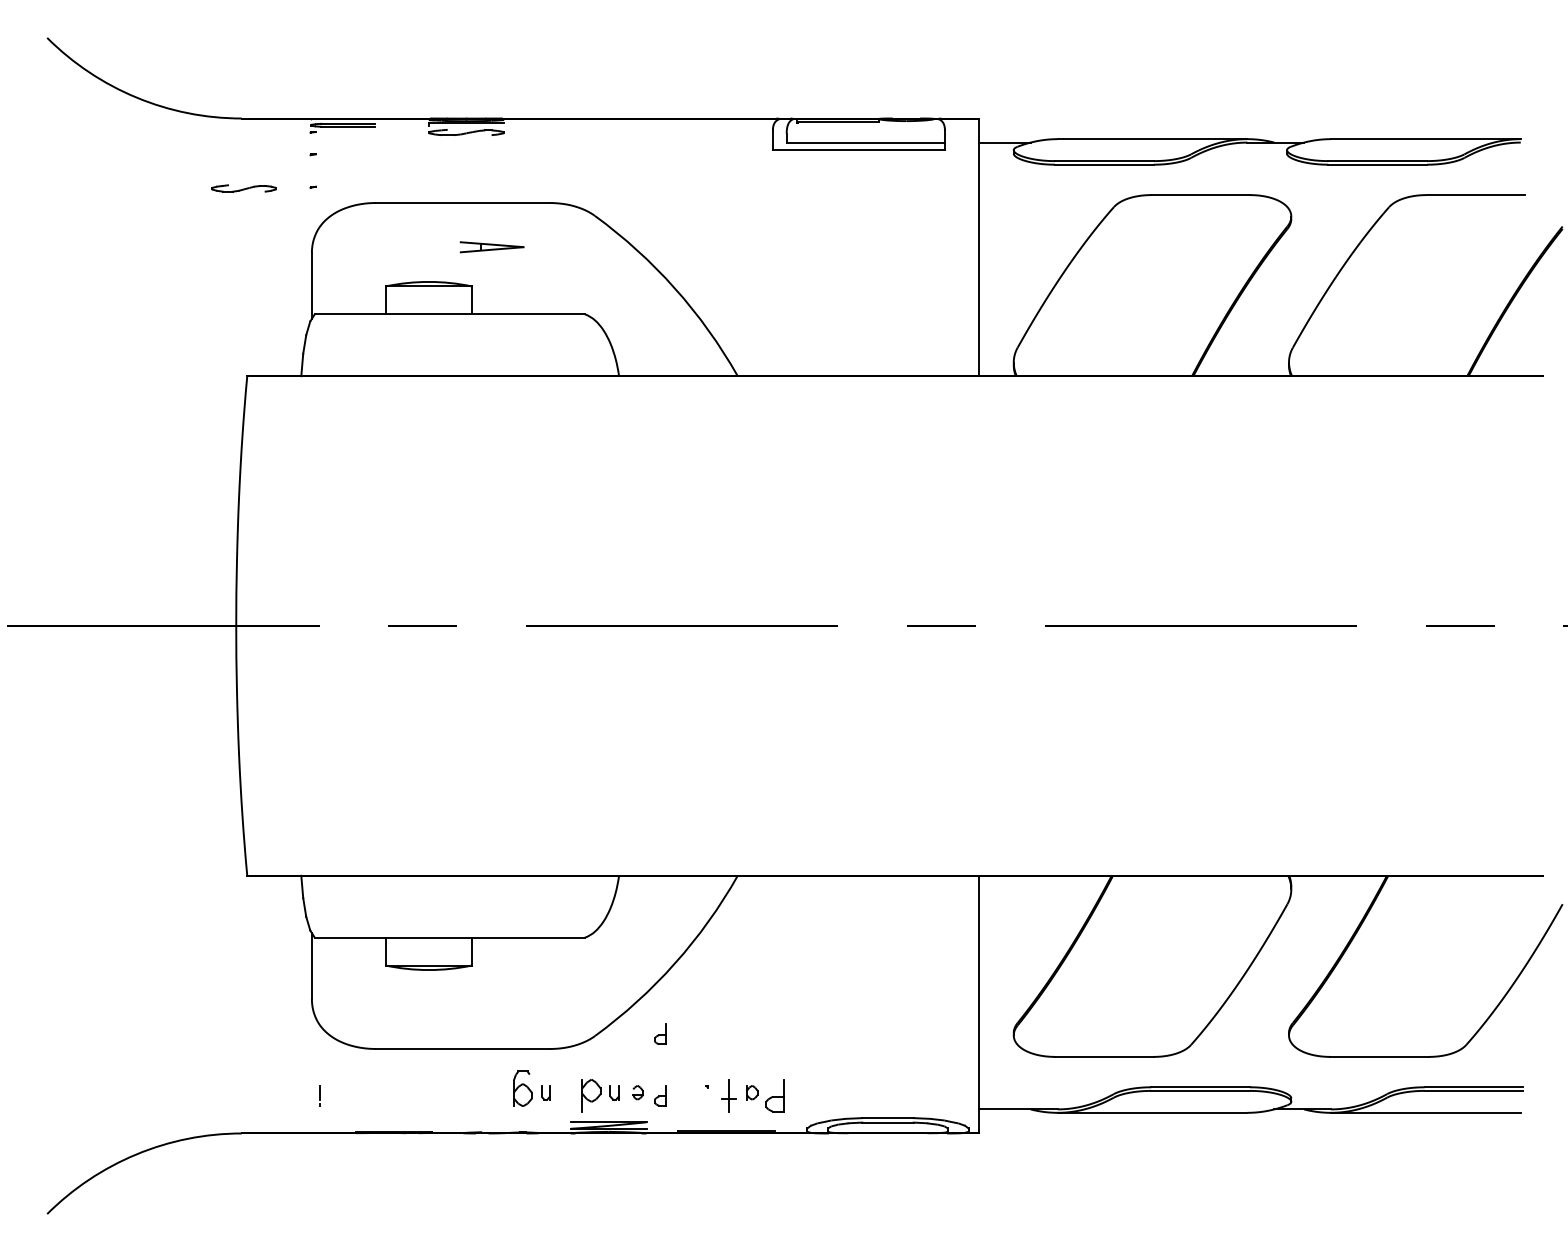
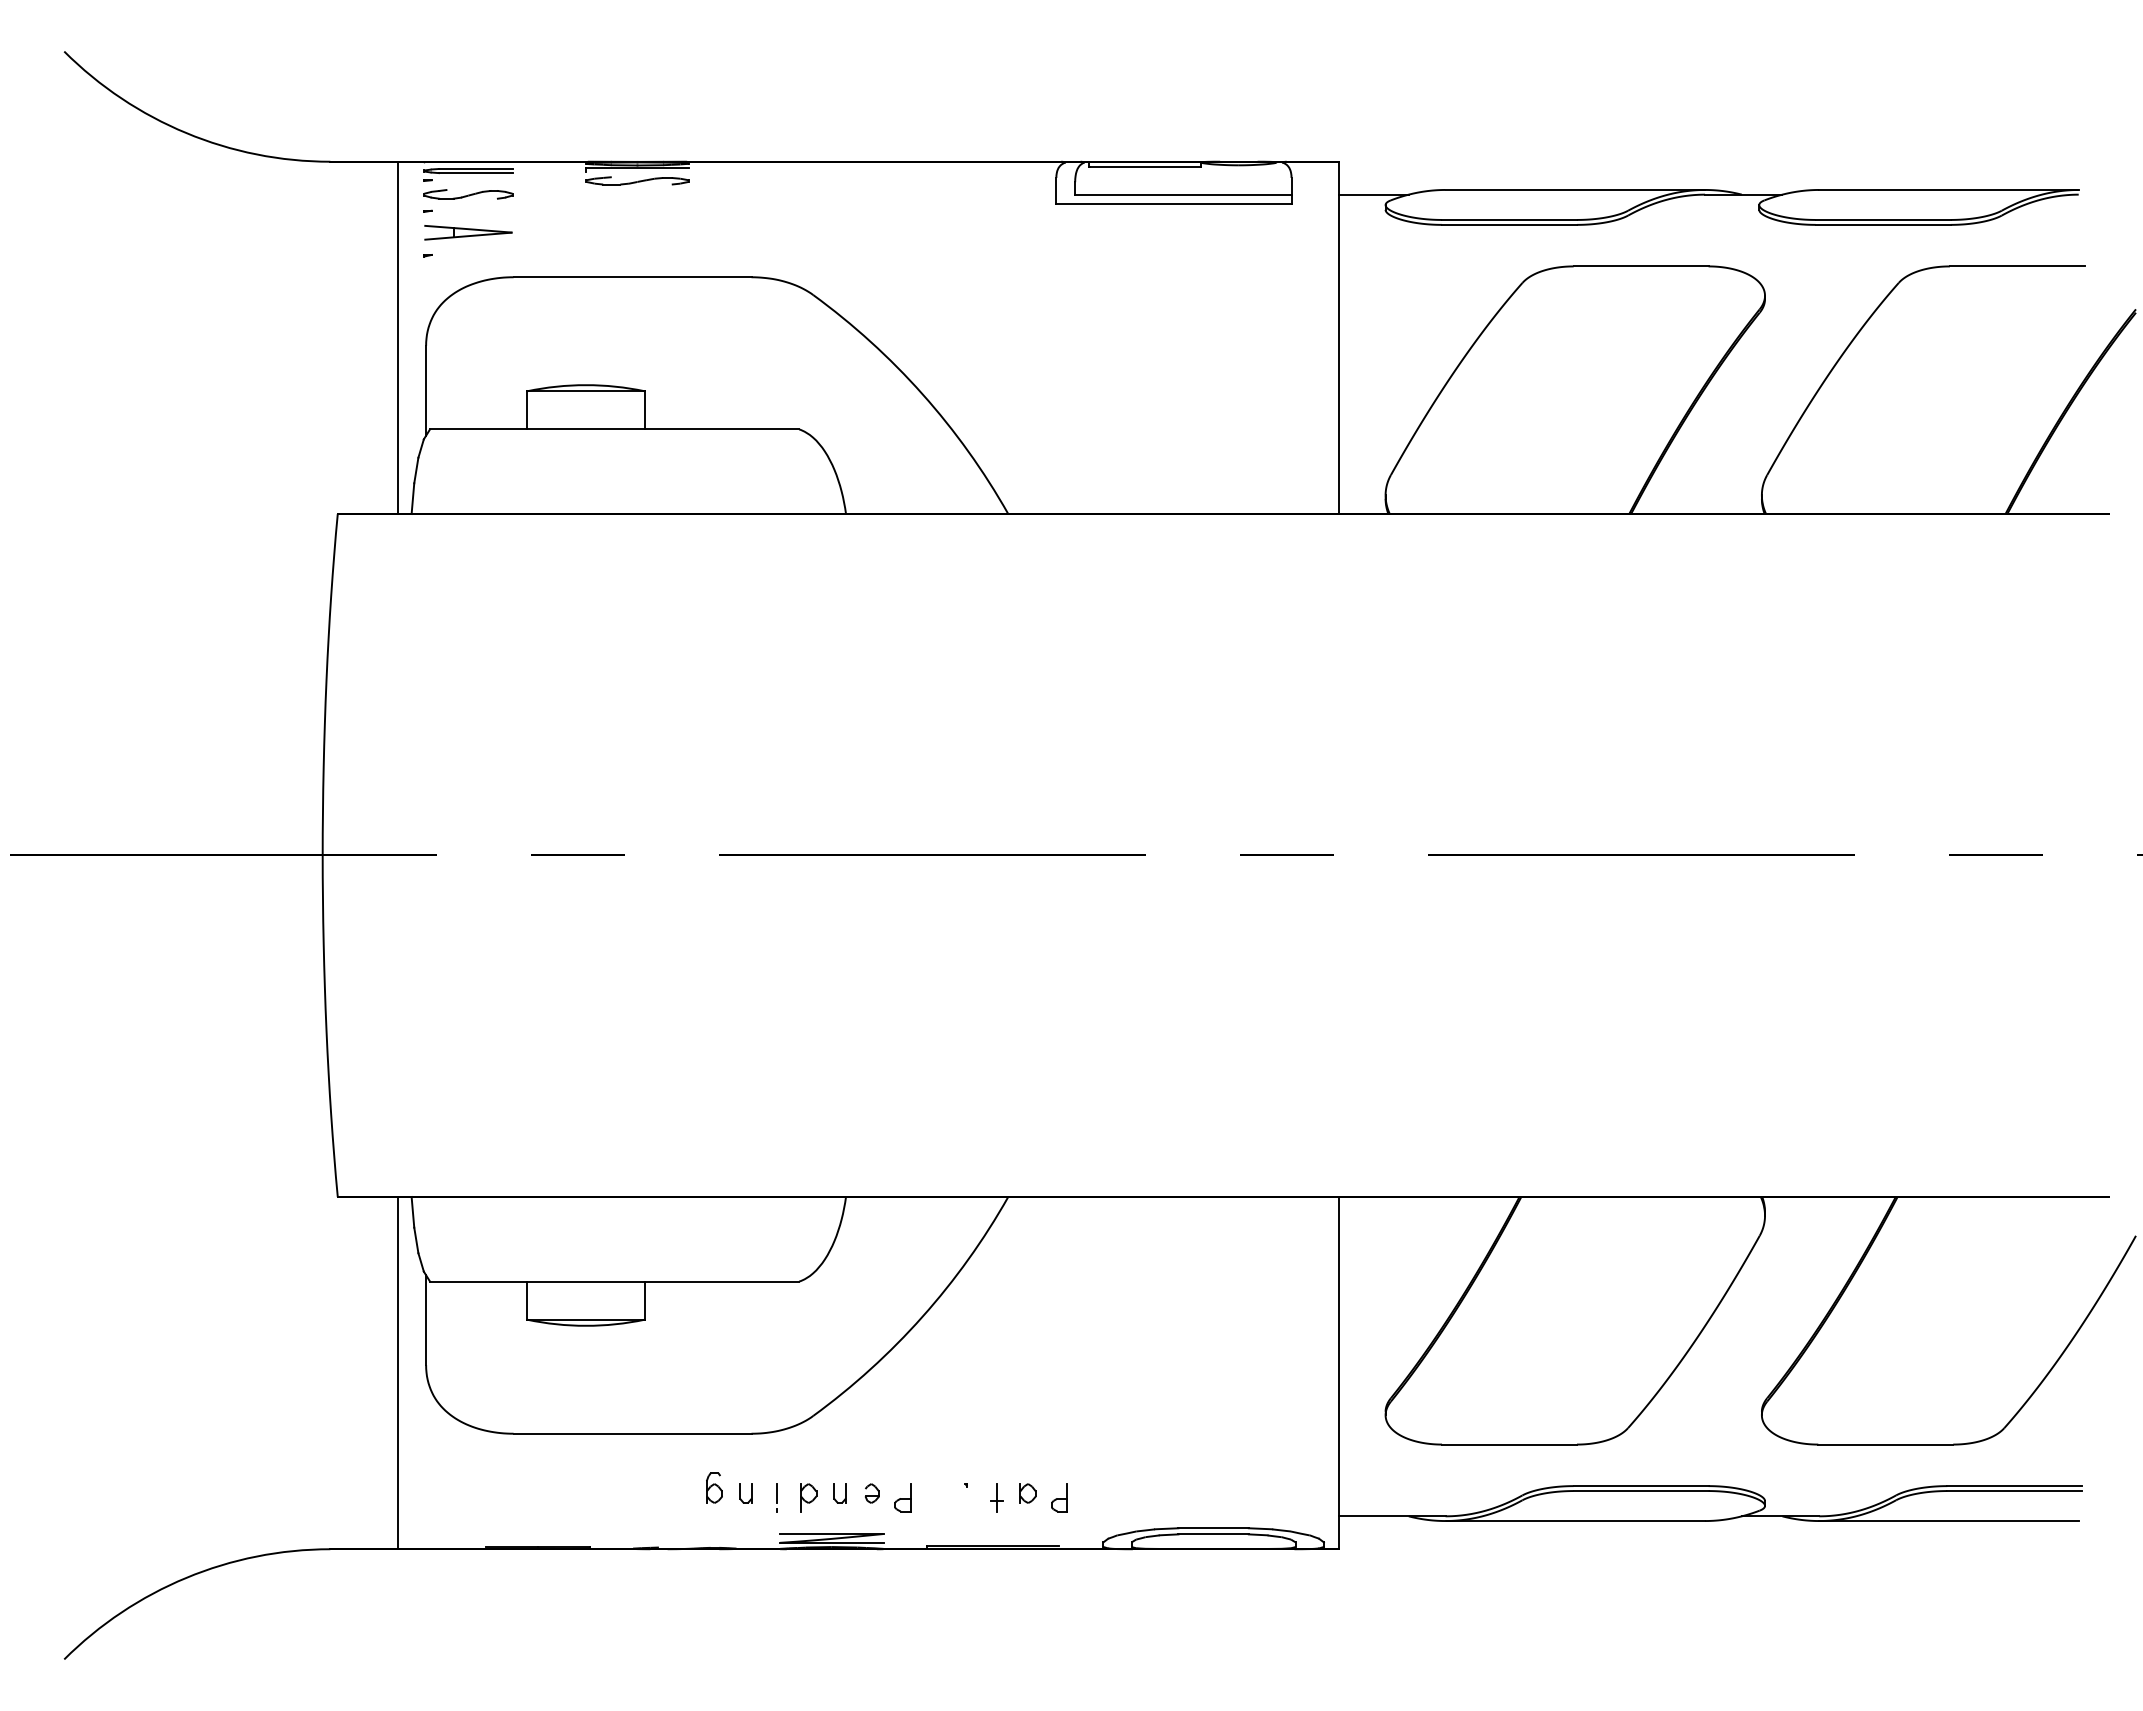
part: (244, 188) -> (468, 194), moved
line: (290, 247) -> (397, 337), added
part: (492, 247) -> (468, 232), moved
line: (290, 1004) -> (397, 1372), added
part: (660, 1034) -> (902, 1413), removed
part: (522, 1088) -> (714, 1487), size x0.62
line: (319, 1095) -> (776, 1497), moved
part: (591, 1095) -> (808, 1497), size x0.62
part: (729, 1095) -> (996, 1497), size x0.62
part: (775, 1095) -> (1059, 1497), size x0.62

